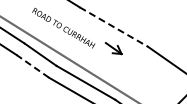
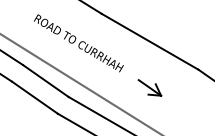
line: (114, 27) -> (151, 42), dashed -> solid
part: (113, 48) -> (149, 87), moved
line: (32, 66) -> (34, 97), dashed -> solid

